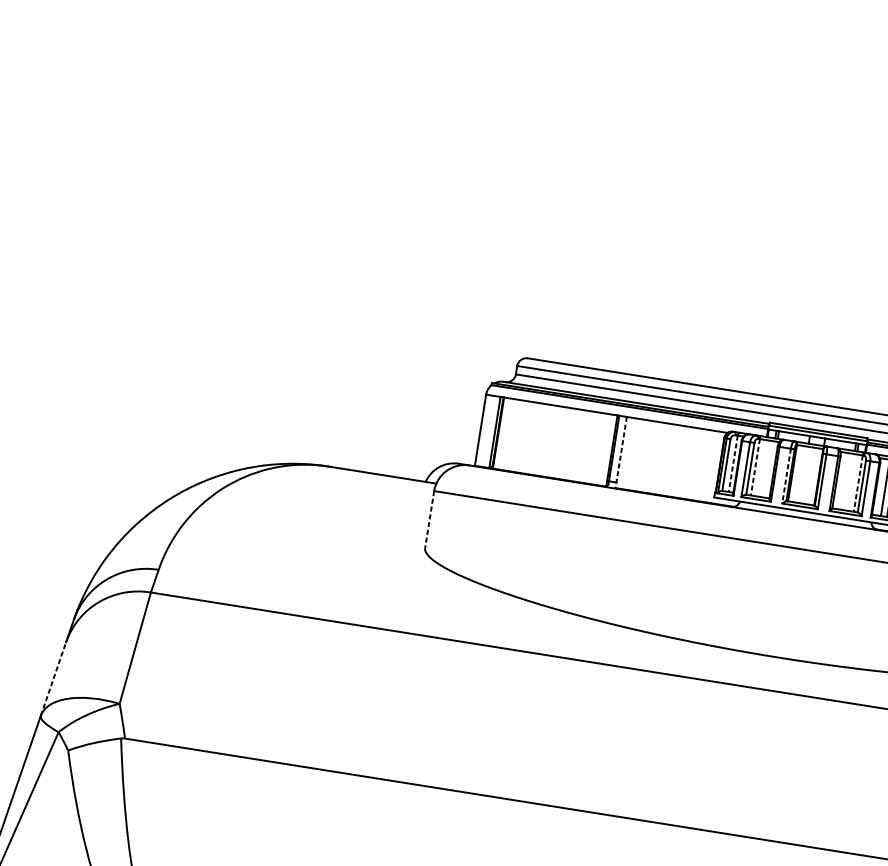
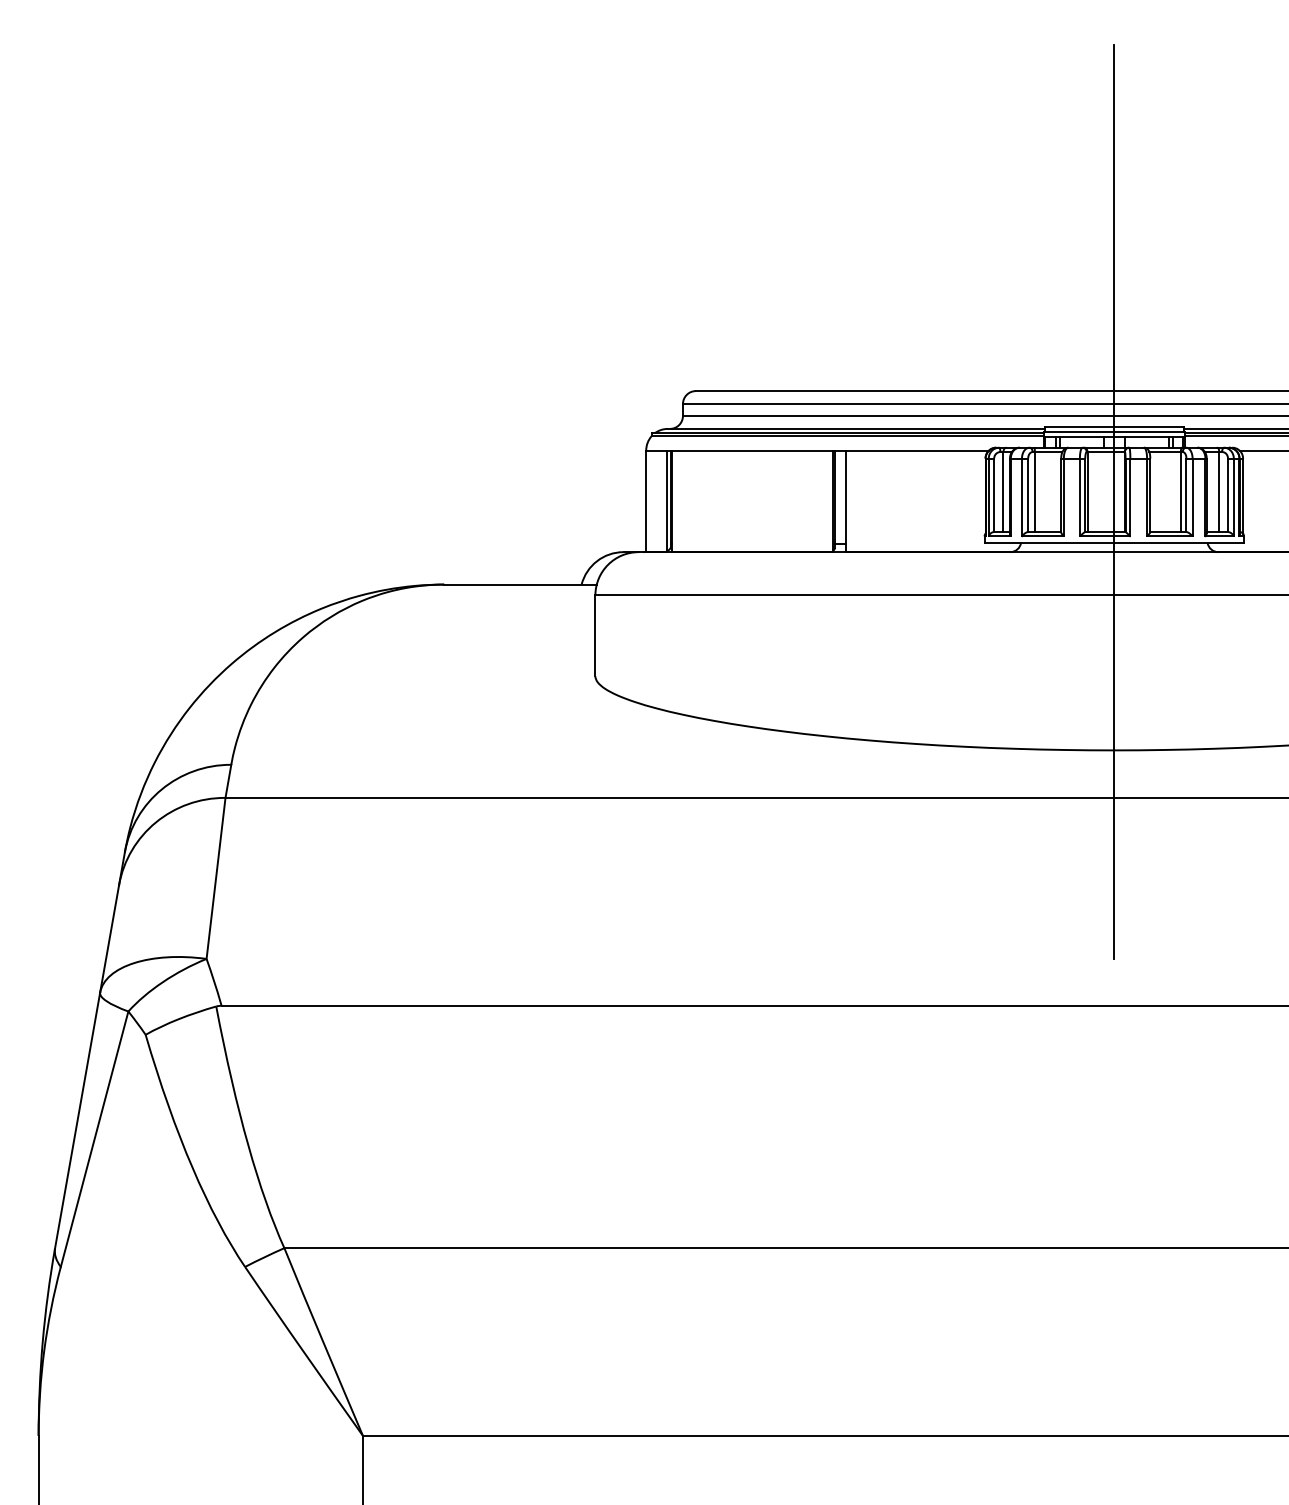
line: (620, 452) -> (845, 501), dashed -> solid
line: (733, 464) -> (1003, 492), dashed -> solid
line: (755, 467) -> (1034, 492), dashed -> solid
line: (786, 476) -> (1079, 497), dashed -> solid
line: (810, 482) -> (1114, 501), added
line: (858, 483) -> (1180, 492), dashed -> solid
line: (429, 520) -> (595, 636), dashed -> solid
line: (53, 679) -> (109, 939), dashed -> solid

